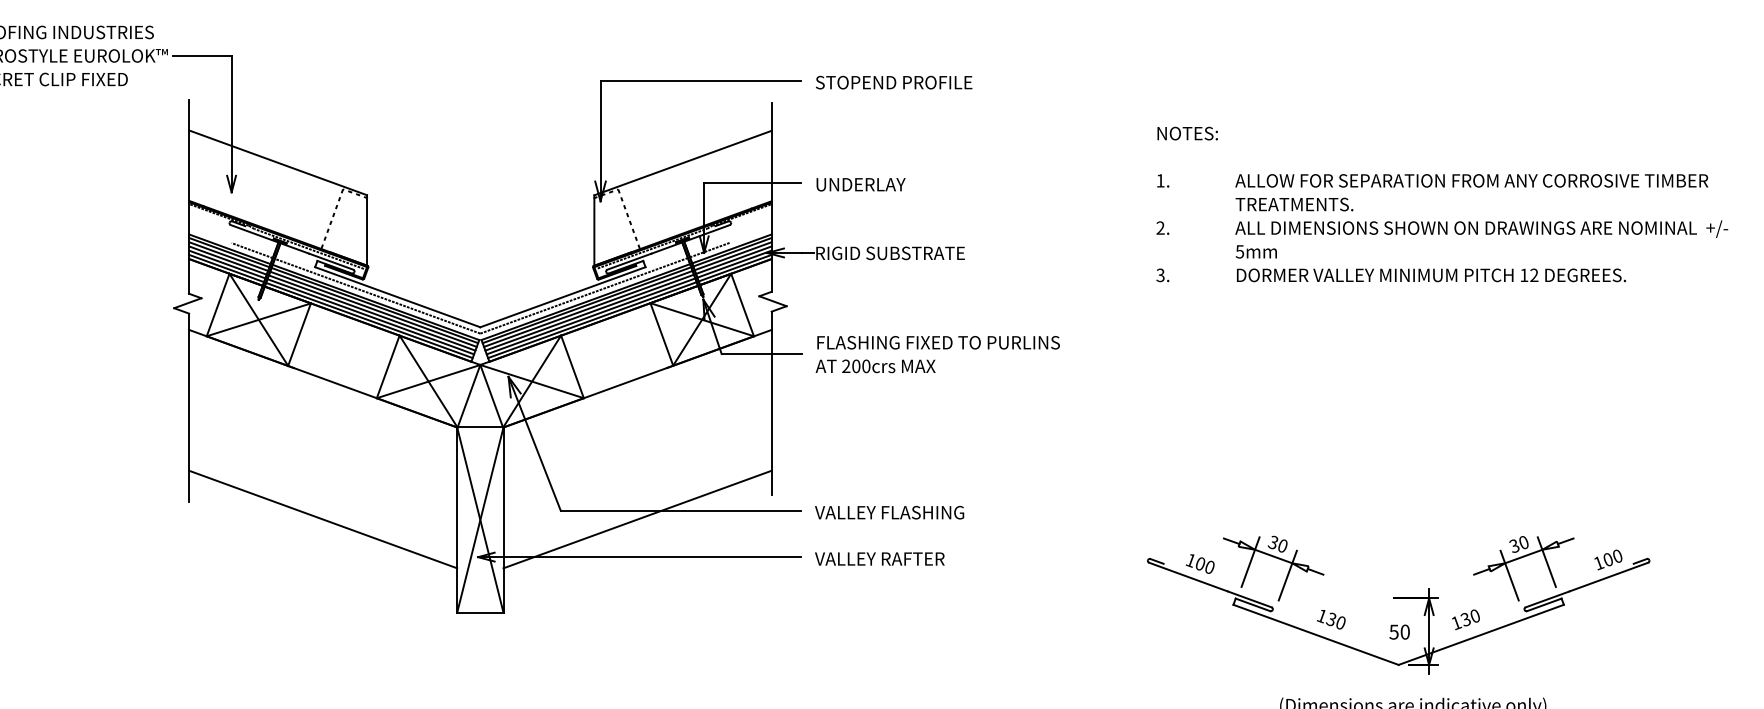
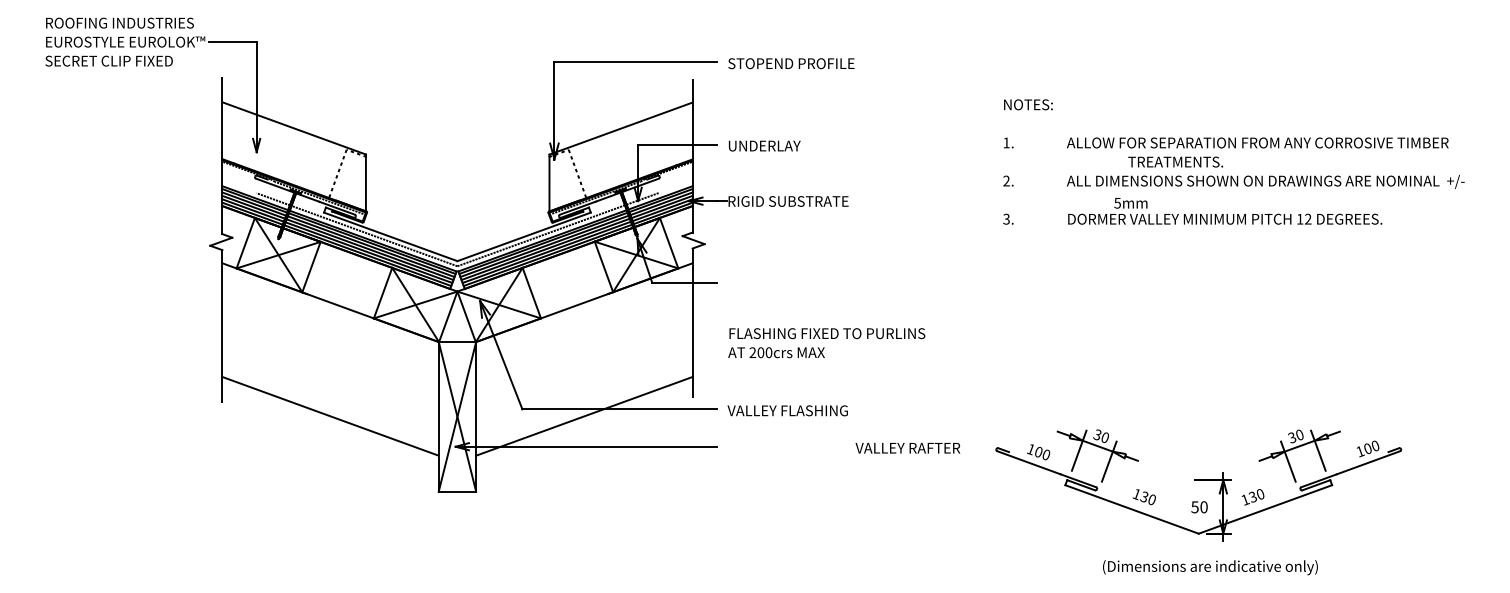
text: (1294, 203) -> (1175, 161), moved
text: (1255, 252) -> (1130, 203), moved
text: (937, 354) -> (826, 343), moved
text: (879, 559) -> (907, 448), moved

